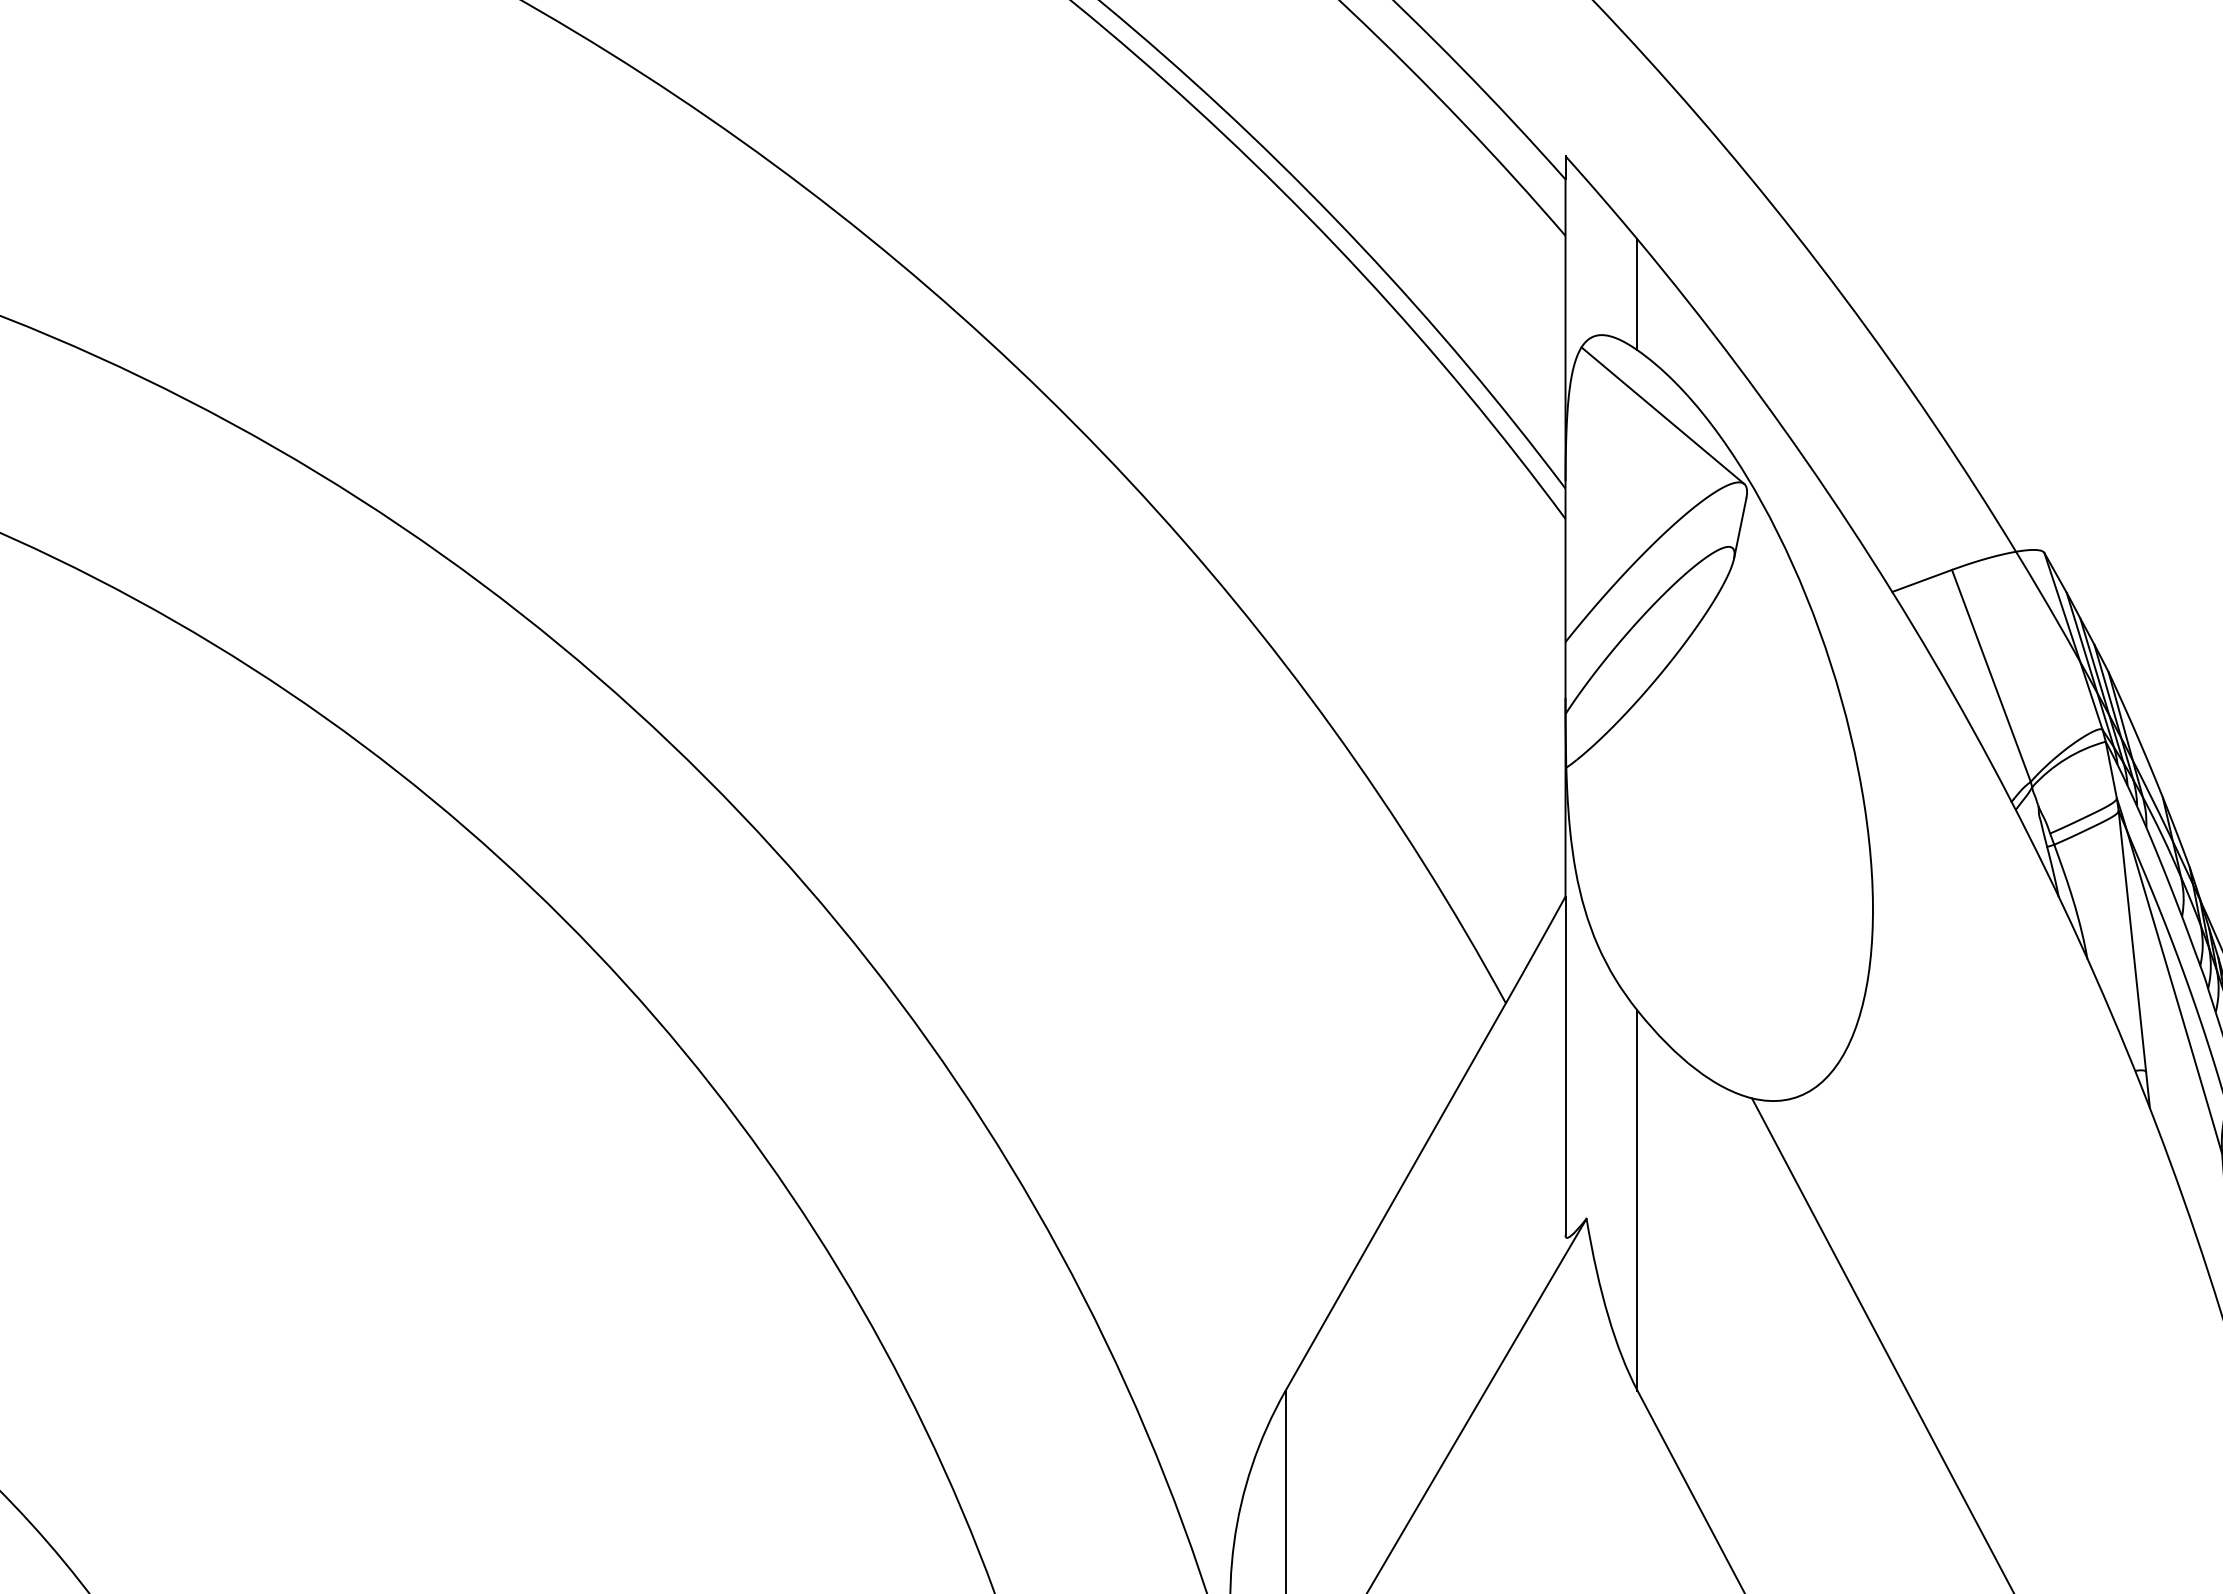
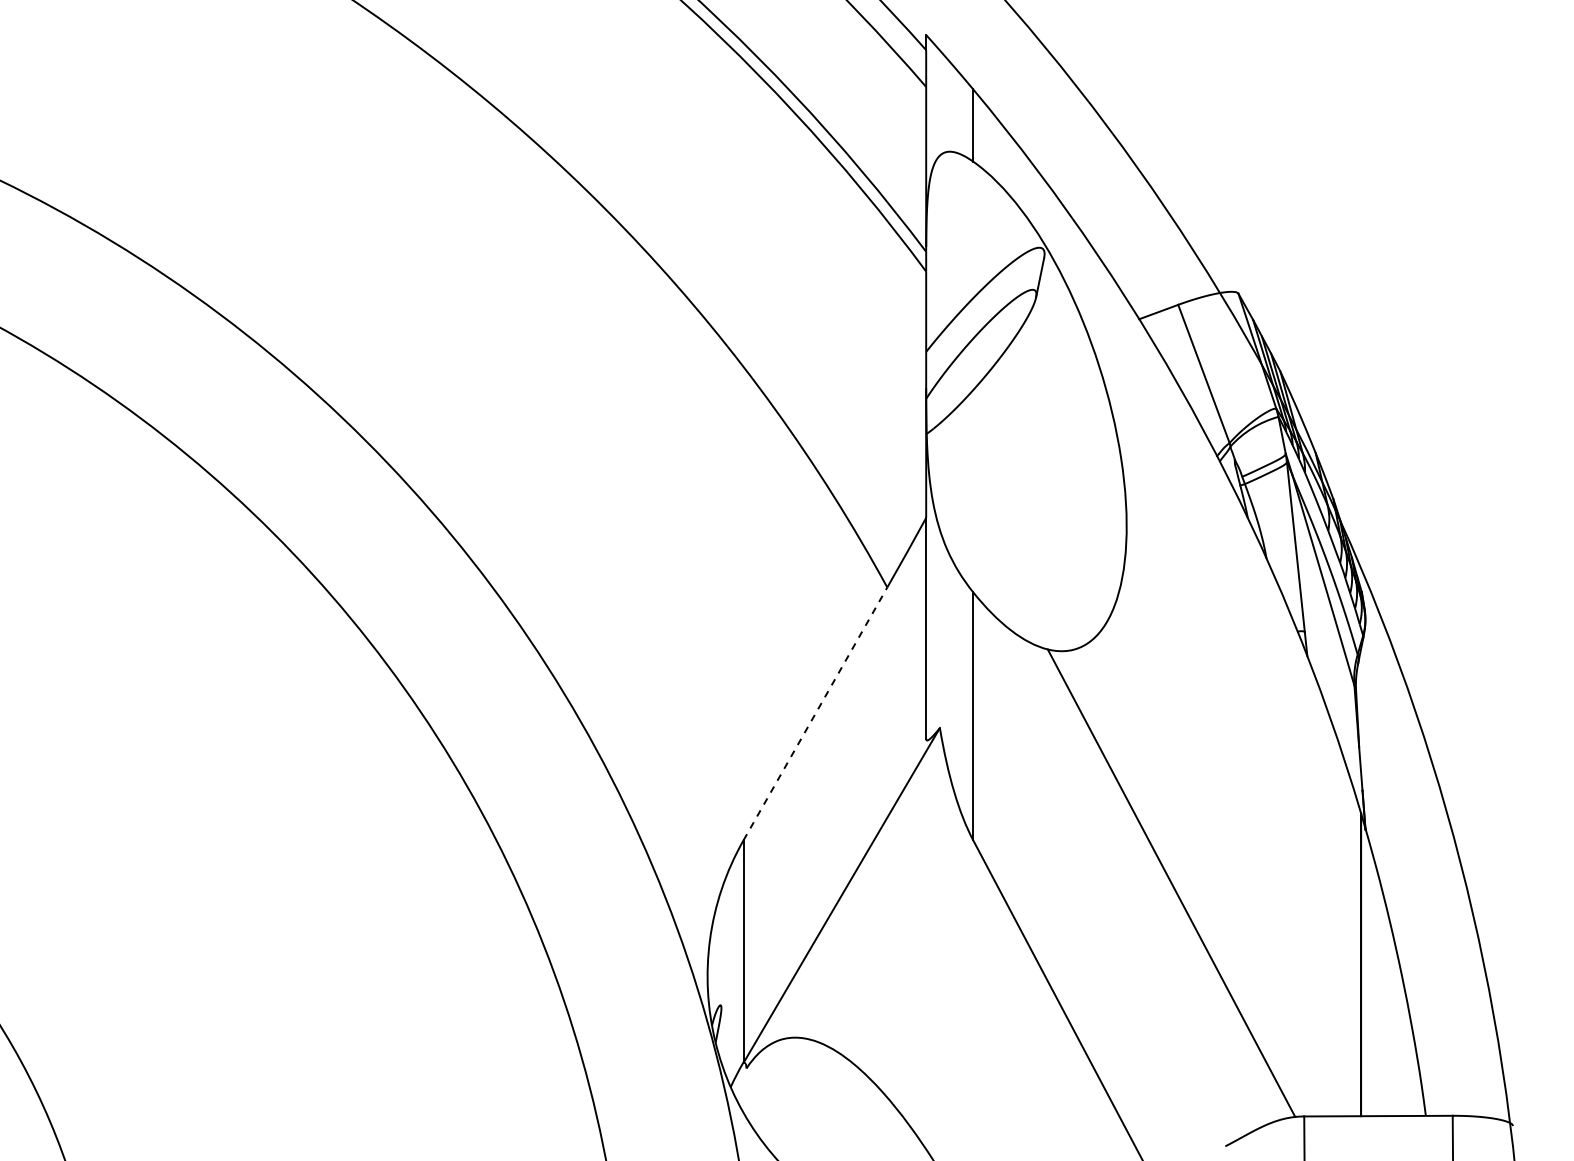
line: (1662, 414) -> (989, 203), removed
line: (1395, 1196) -> (815, 713), solid -> dashed

